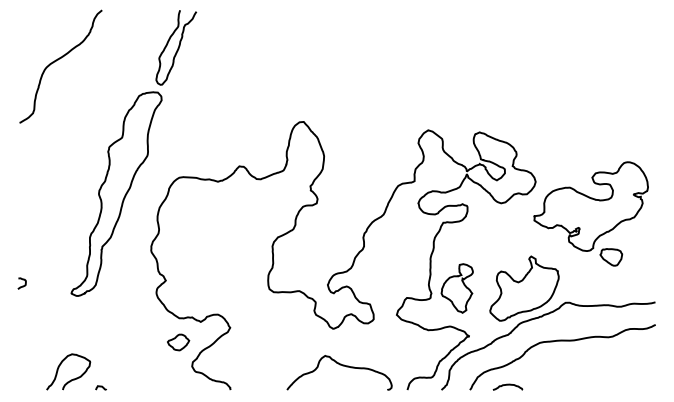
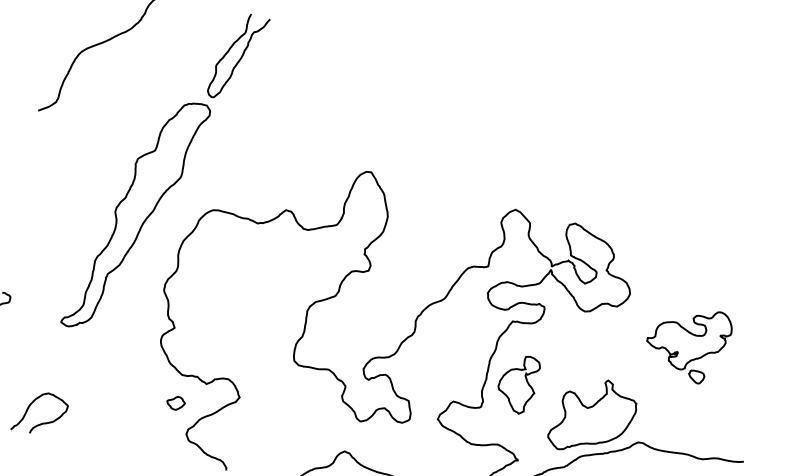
part: (590, 213) -> (687, 343), size x0.6
part: (456, 288) -> (516, 383), moved
part: (178, 342) -> (175, 403), size x0.7
curve: (100, 387) -> (74, 438), removed

